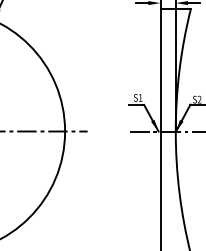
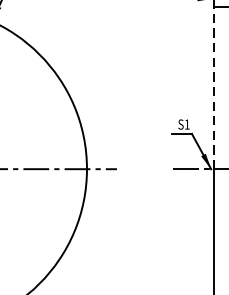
line: (160, 70) -> (213, 88), solid -> dashed

